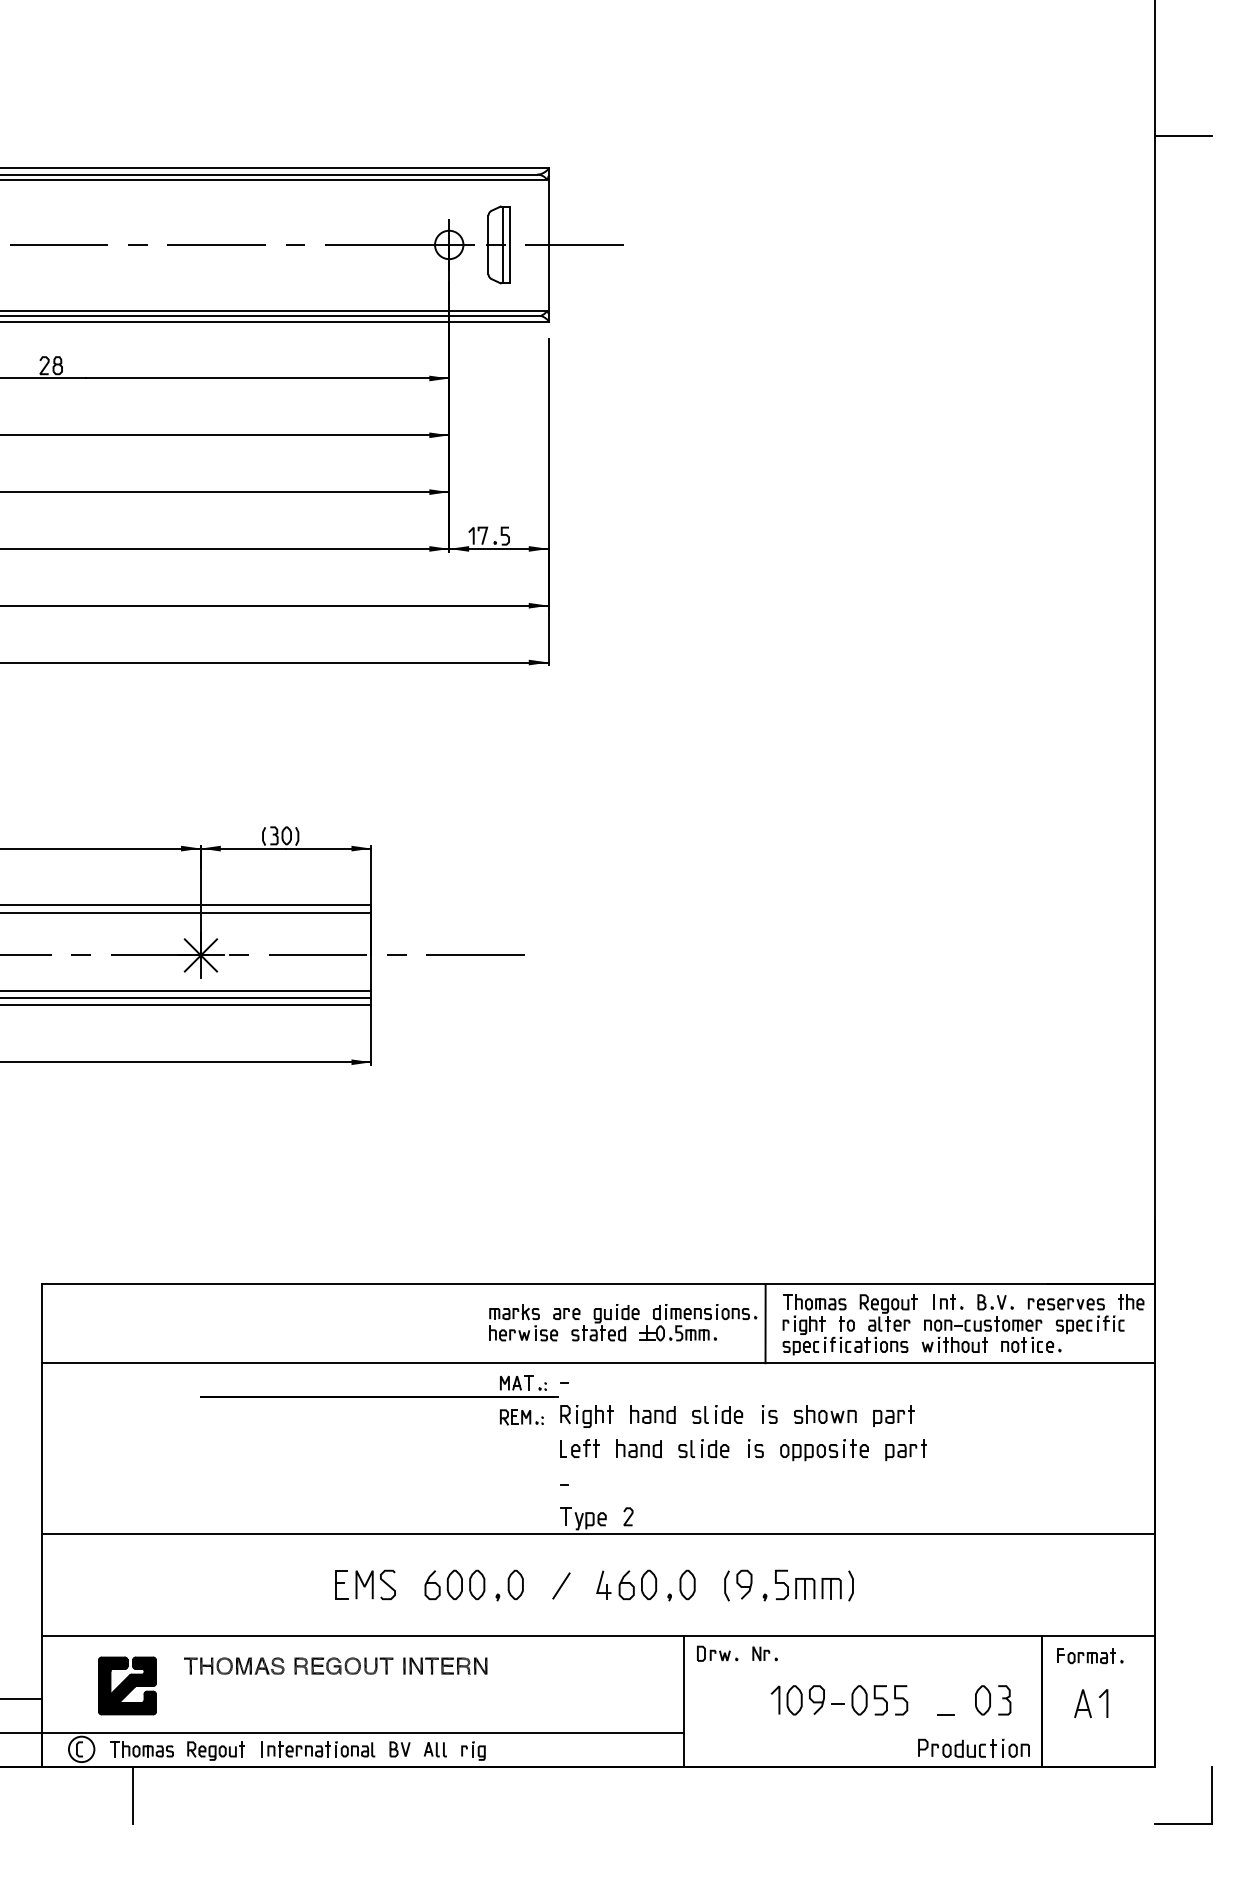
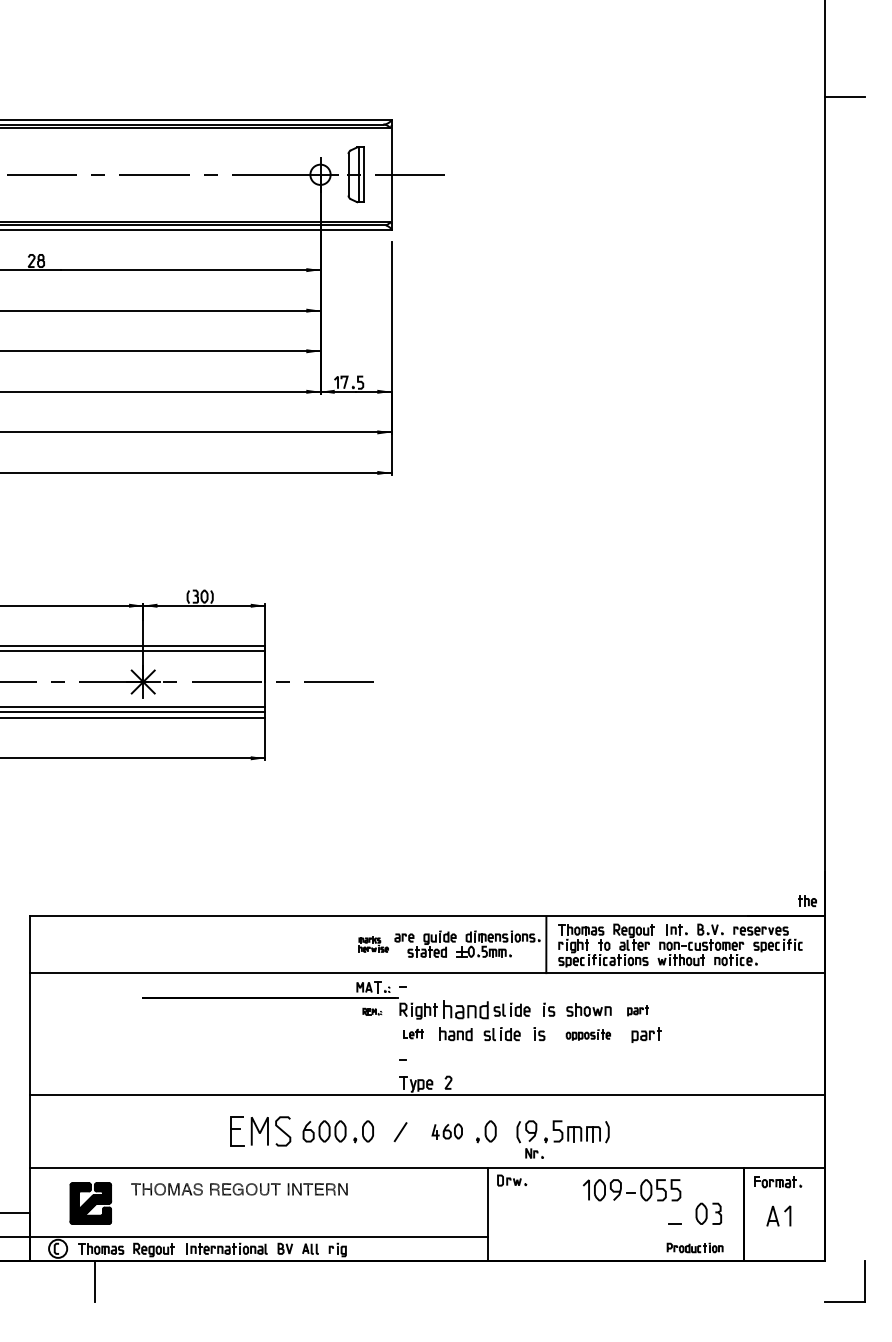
part: (1131, 1302) -> (807, 901), moved
part: (523, 1322) -> (373, 944), size x0.6
part: (652, 1414) -> (465, 1009), size x1.4
part: (893, 1415) -> (637, 1010), size x0.7
part: (521, 1417) -> (372, 1011), size x0.6
part: (579, 1448) -> (413, 1034), size x0.7
part: (824, 1450) -> (588, 1035), size x0.7
part: (365, 1584) -> (260, 1131), size x1.4
part: (626, 1584) -> (447, 1131), size x0.7
part: (764, 1653) -> (534, 1153), moved
part: (839, 1700) -> (631, 1190), moved
part: (973, 1747) -> (694, 1247), size x0.7

